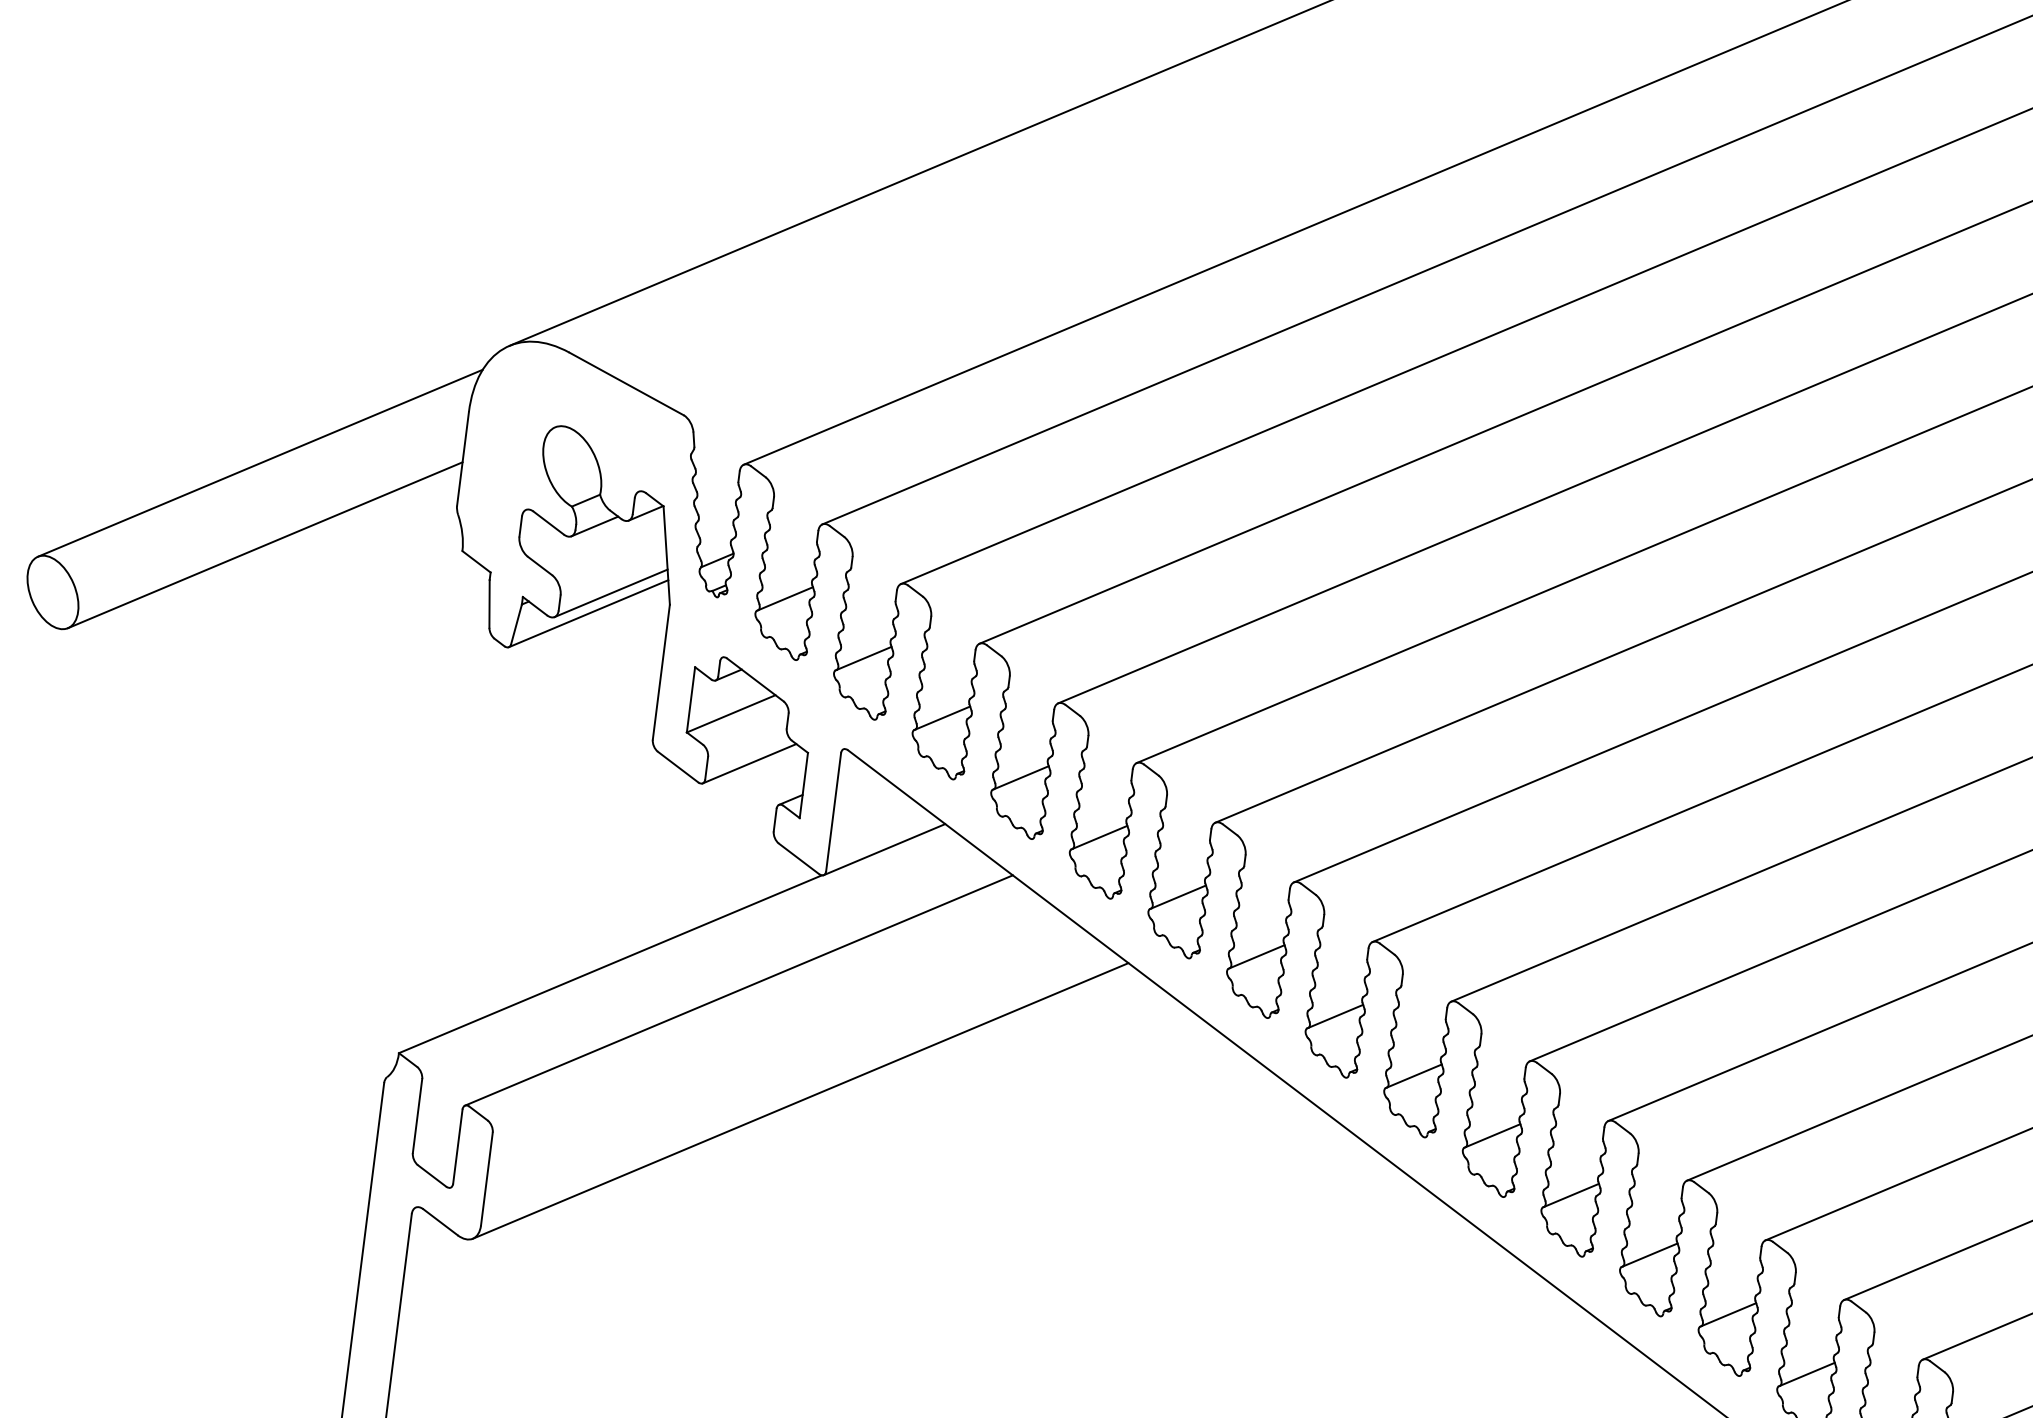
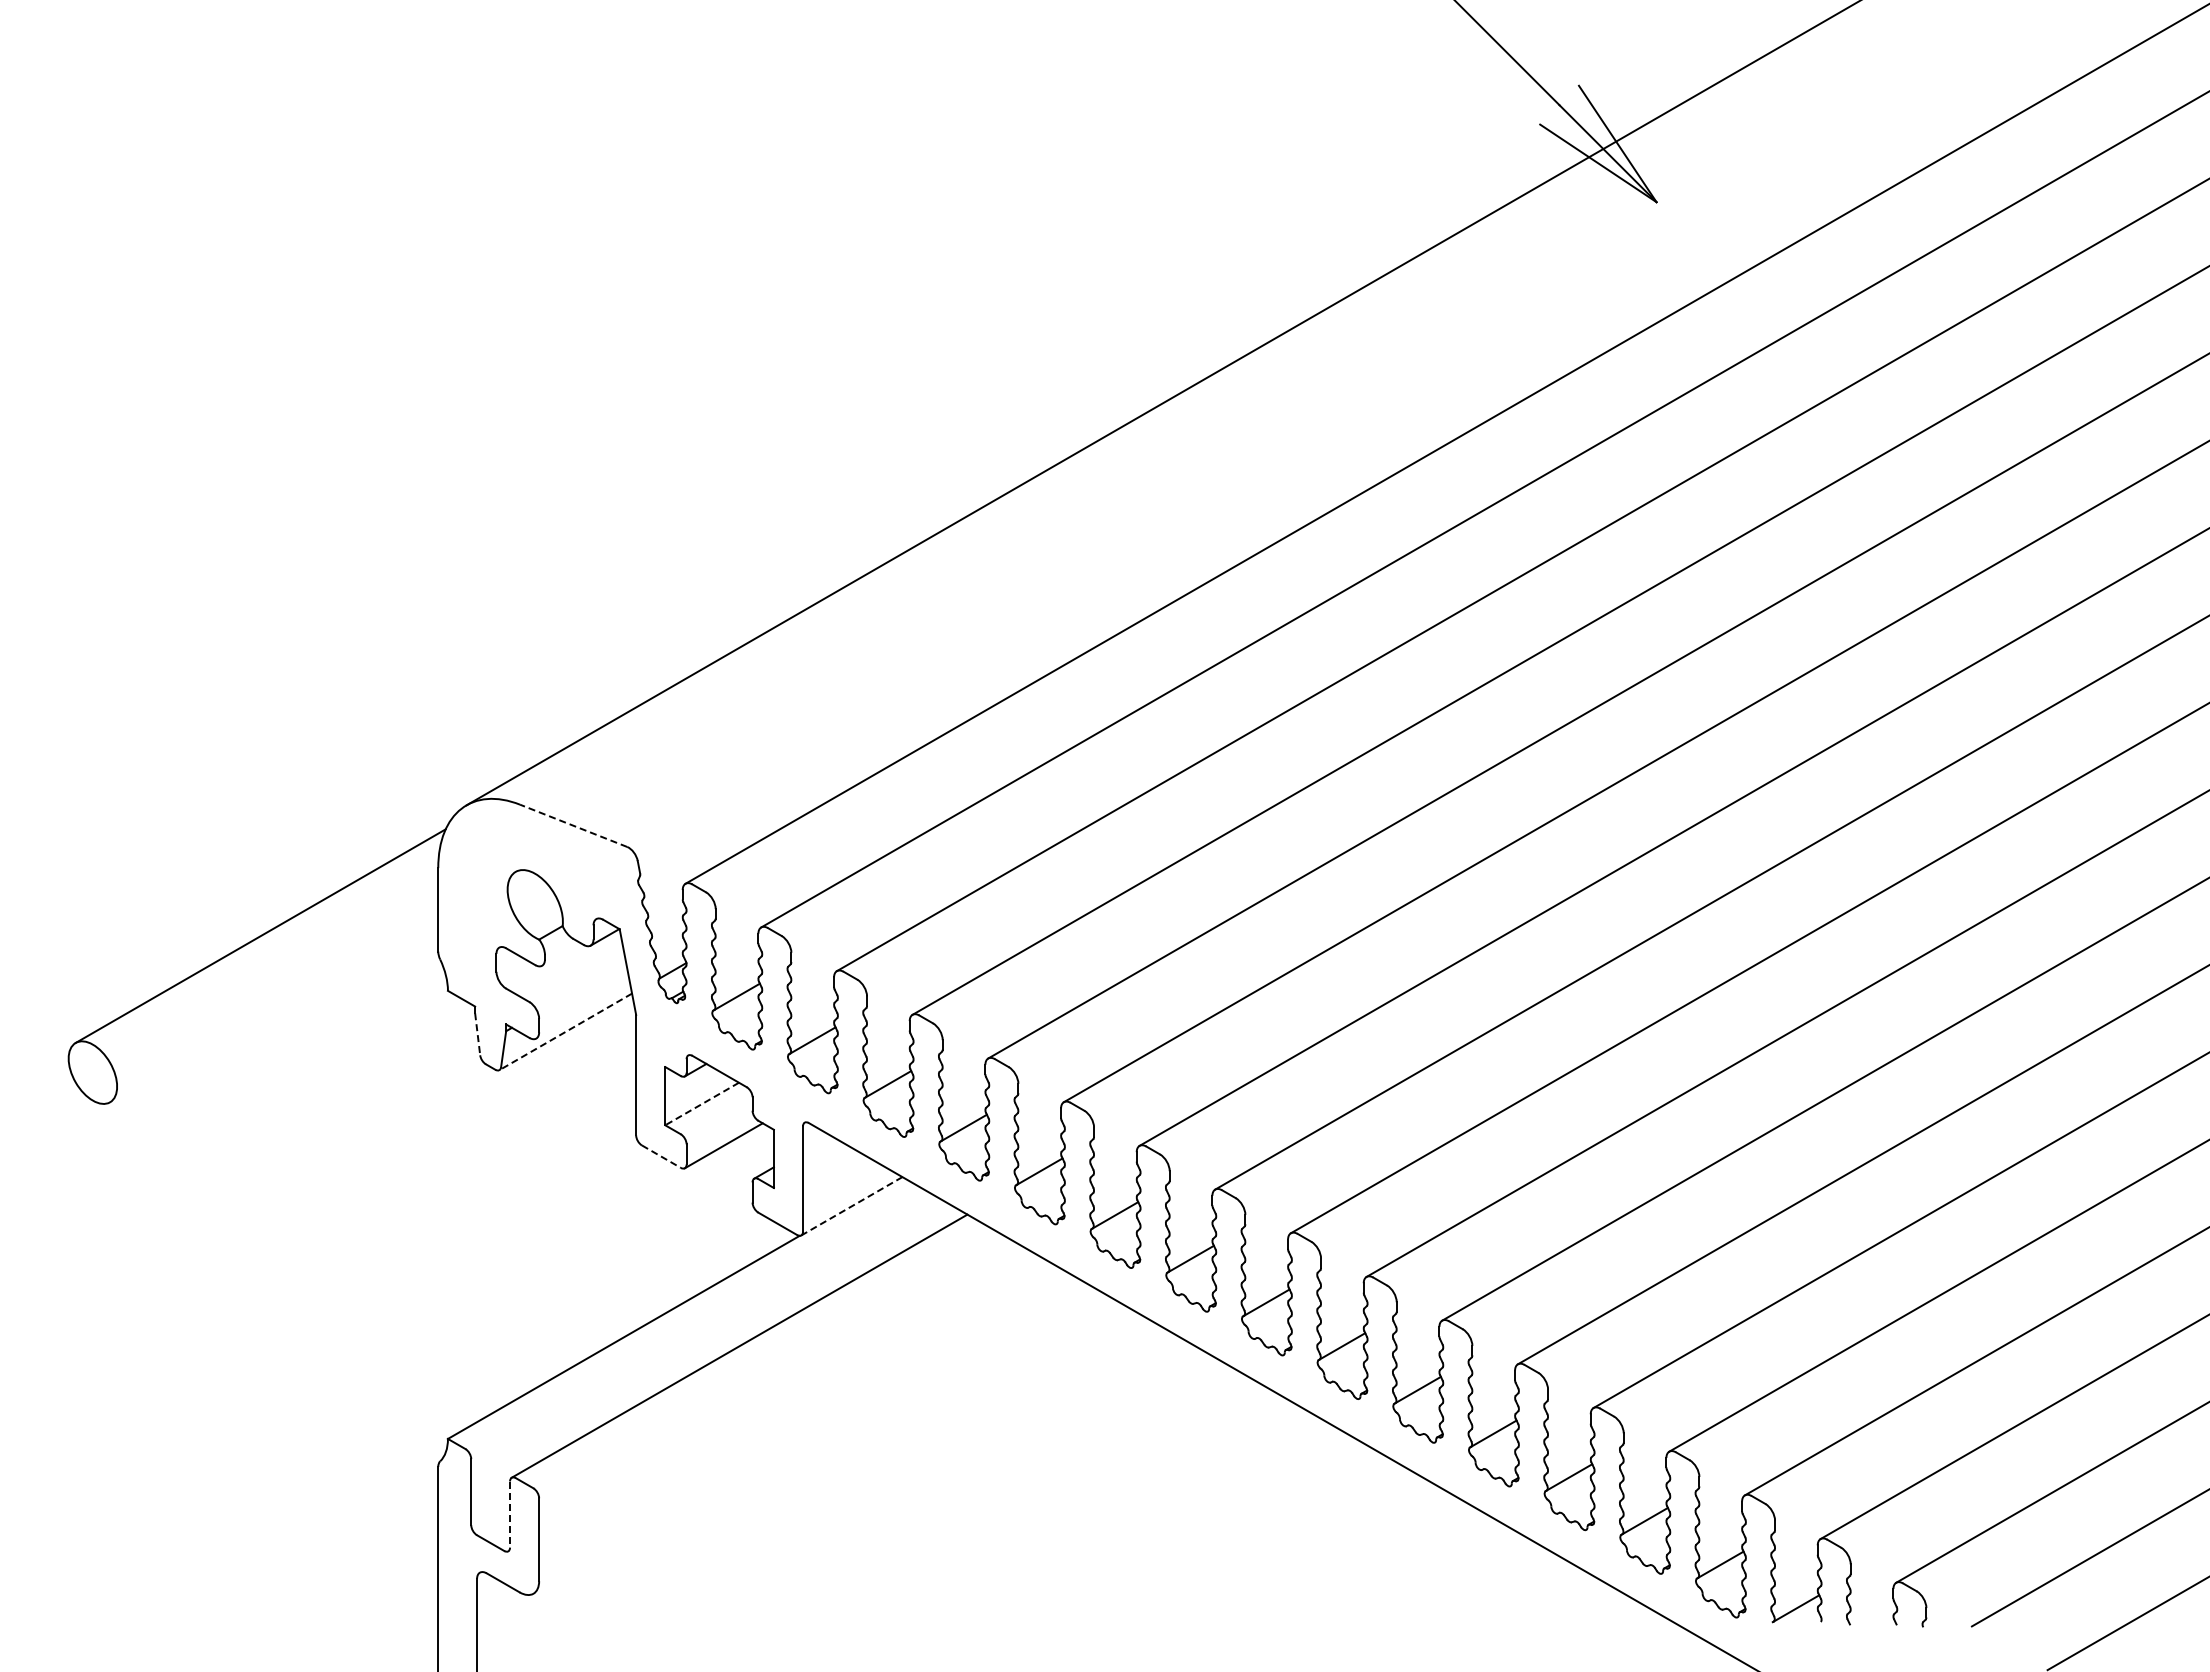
line: (626, 383) -> (573, 825), solid -> dashed
line: (594, 526) -> (561, 954), removed
line: (265, 545) -> (274, 1007), removed
line: (611, 593) -> (583, 1011), removed
line: (489, 604) -> (477, 1034), solid -> dashed
line: (588, 613) -> (565, 1031), solid -> dashed
line: (731, 714) -> (702, 1104), solid -> dashed
line: (678, 766) -> (661, 1156), solid -> dashed
line: (884, 849) -> (851, 1206), solid -> dashed
line: (800, 1099) -> (805, 1435), removed
line: (458, 1147) -> (510, 1515), solid -> dashed

